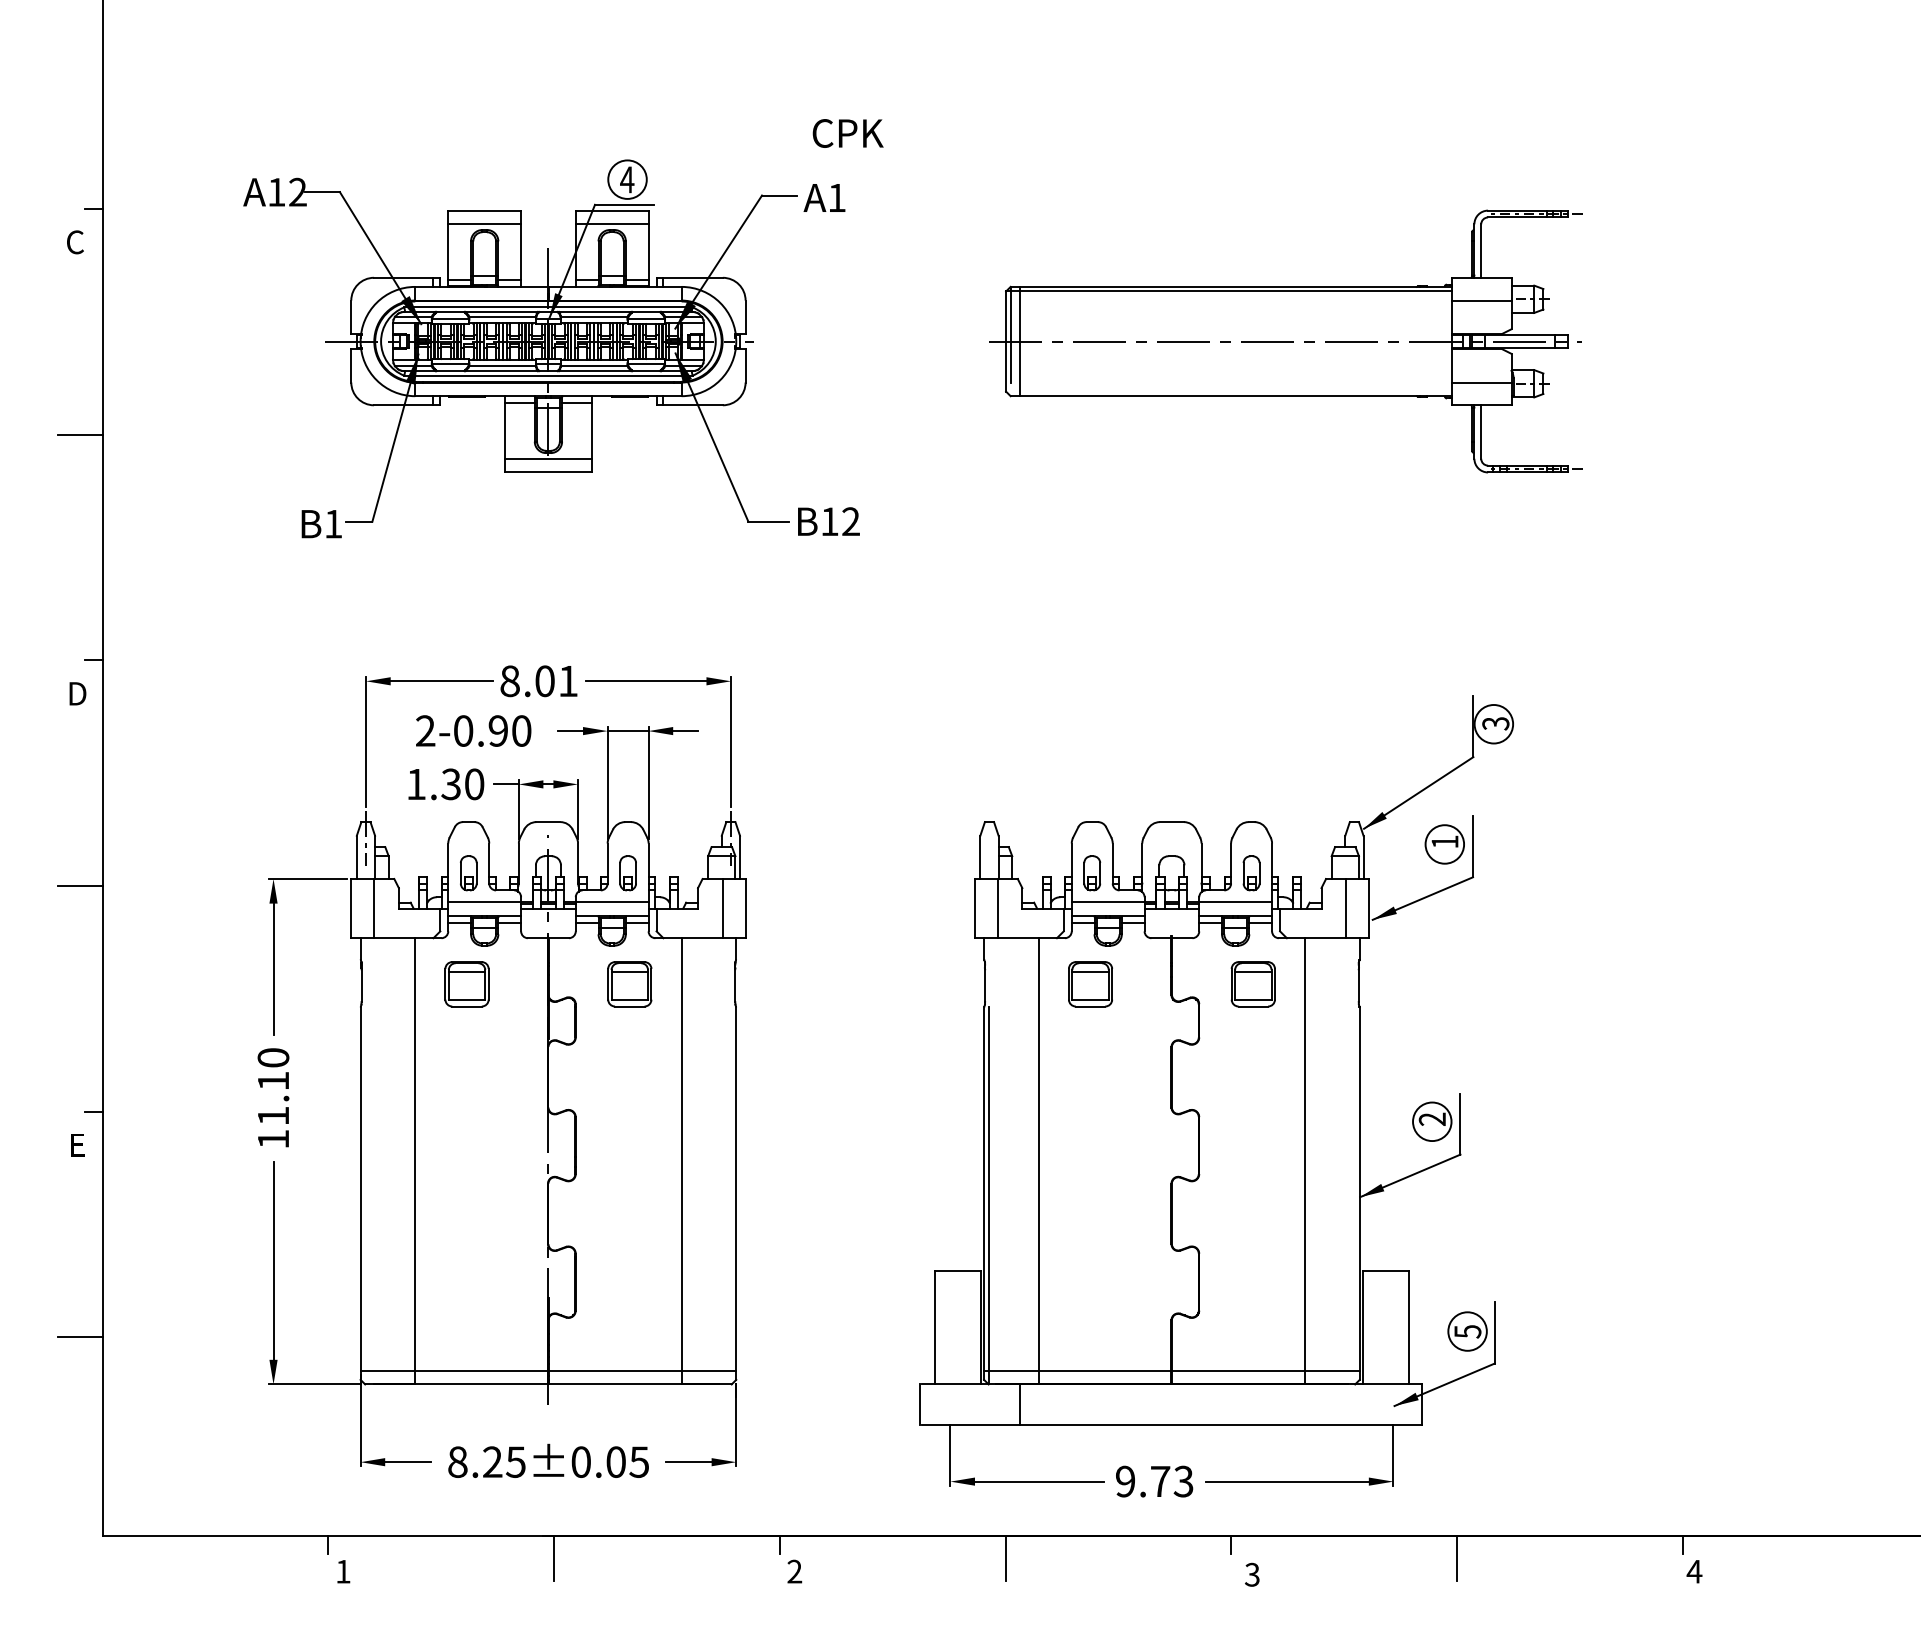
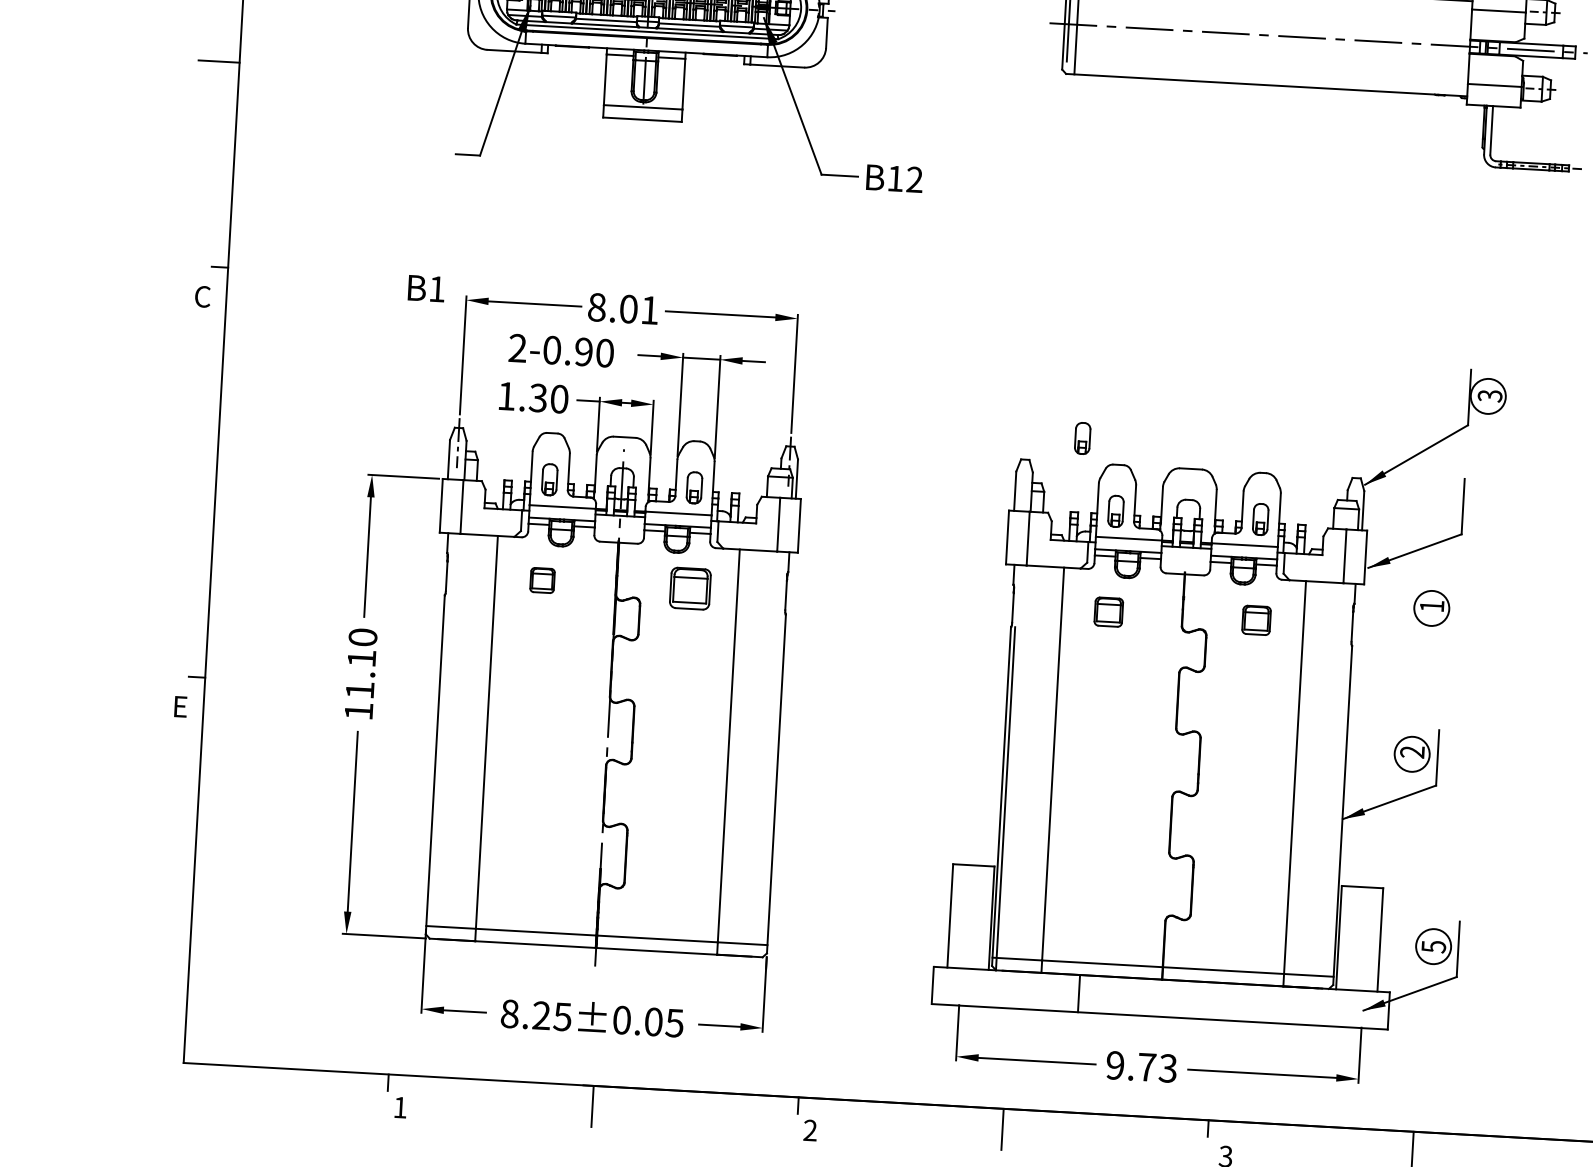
text: (321, 524) -> (426, 288), moved
text: (77, 693) -> (203, 296), D -> C
part: (1051, 795) -> (1082, 438), added
part: (1444, 844) -> (1431, 608), moved
line: (79, 886) -> (195, 471), removed
part: (466, 984) -> (542, 580), size x0.6
part: (1090, 984) -> (1108, 612), size x0.7
part: (1252, 984) -> (1255, 620), size x0.7
line: (79, 1337) -> (172, 881), removed
line: (1020, 1404) -> (1079, 993), moved

